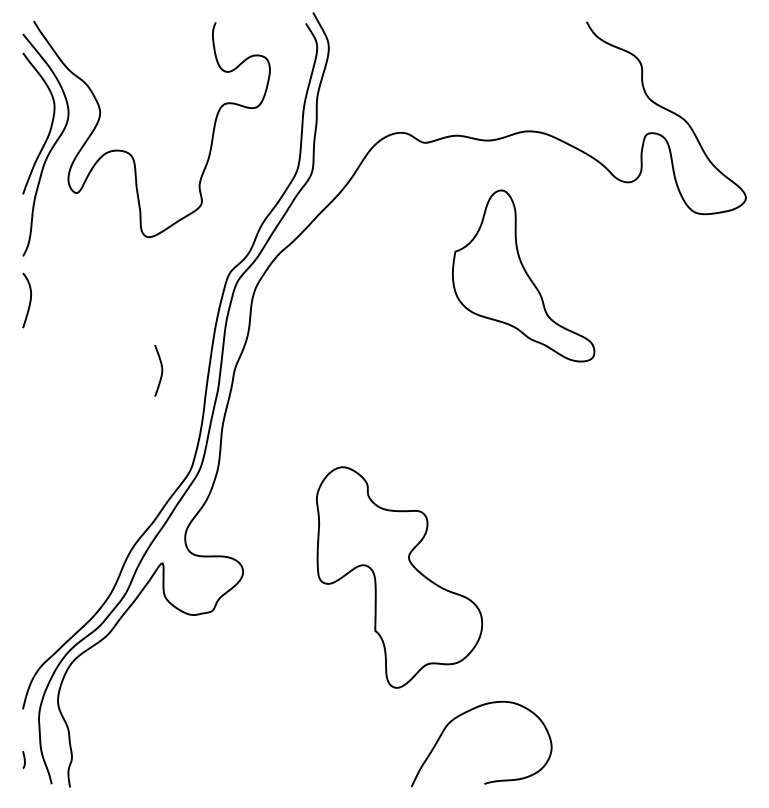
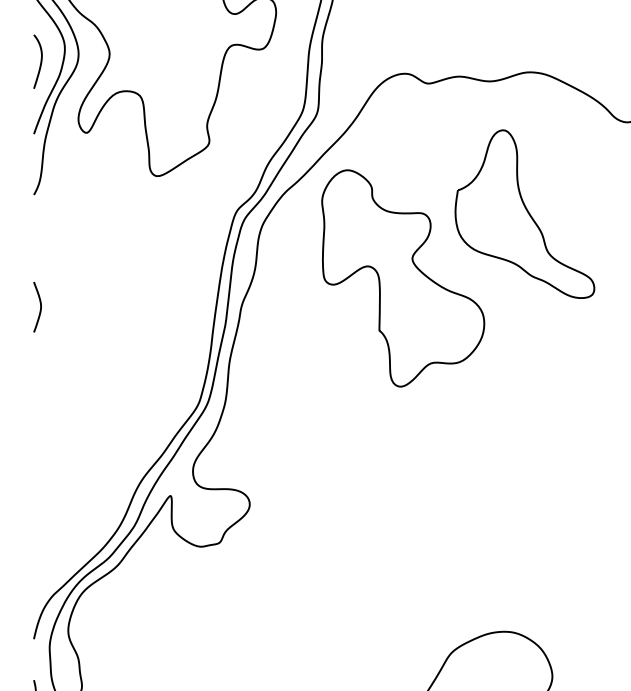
curve: (29, 300) -> (40, 61), moved
curve: (161, 370) -> (40, 306), moved
part: (399, 577) -> (403, 278), moved

